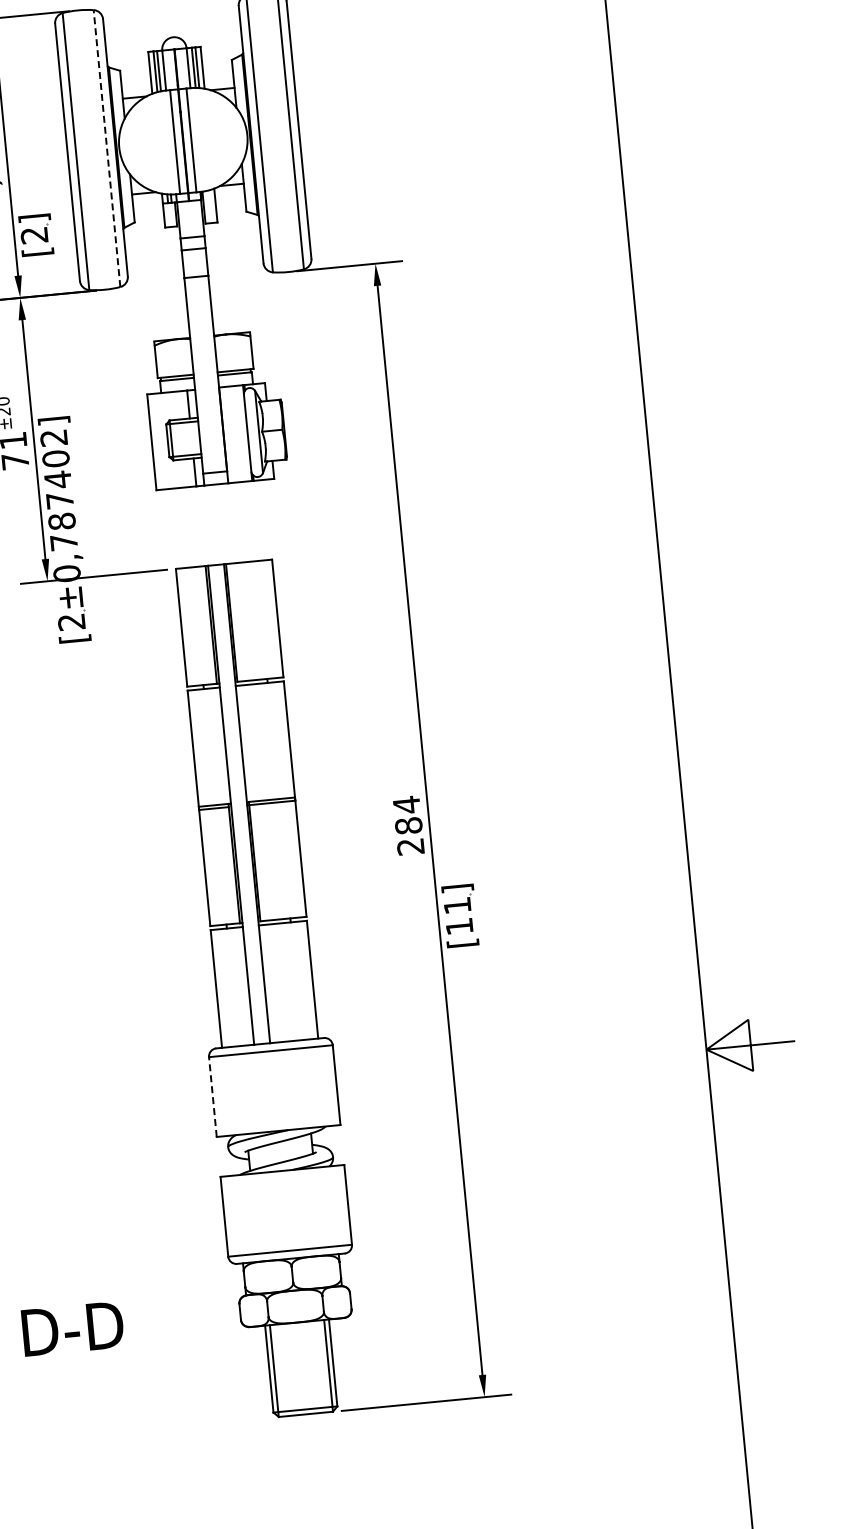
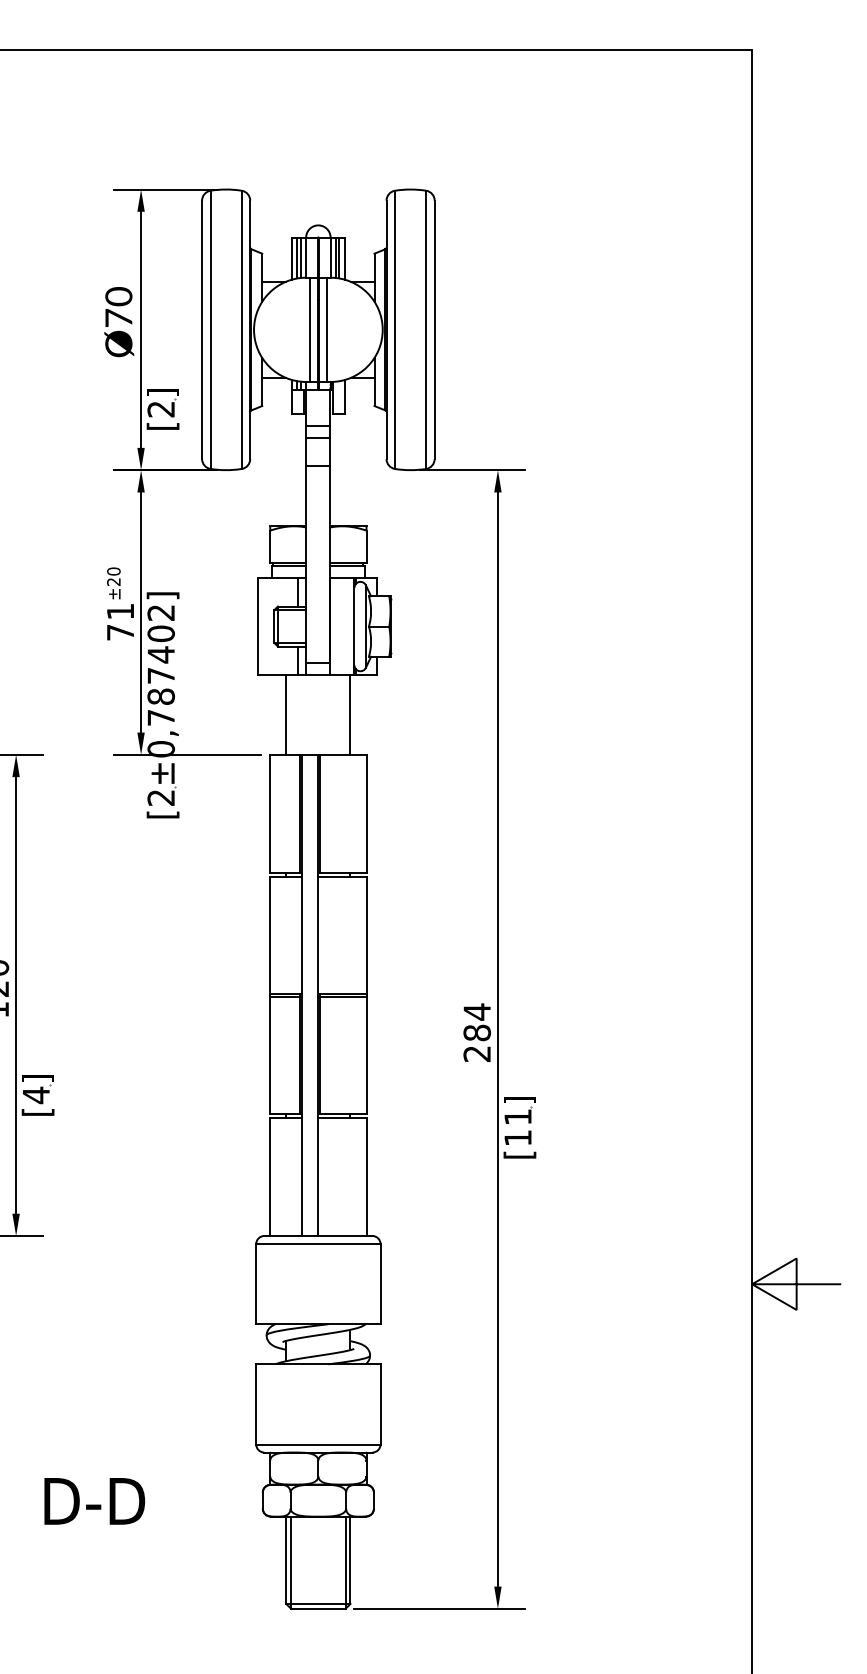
line: (106, 148) -> (241, 329), dashed -> solid
line: (252, 521) -> (350, 714), added
line: (188, 527) -> (286, 714), added
line: (213, 1096) -> (256, 1283), dashed -> solid

